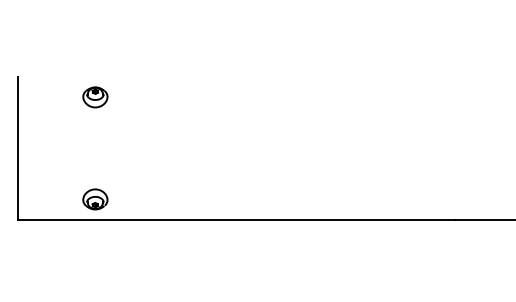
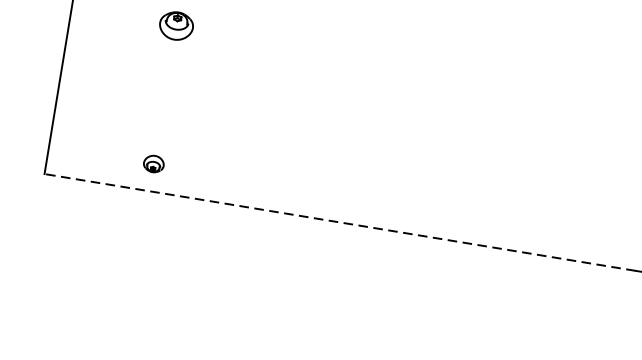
part: (95, 199) -> (153, 164), size x0.6
line: (236, 219) -> (340, 222), solid -> dashed

